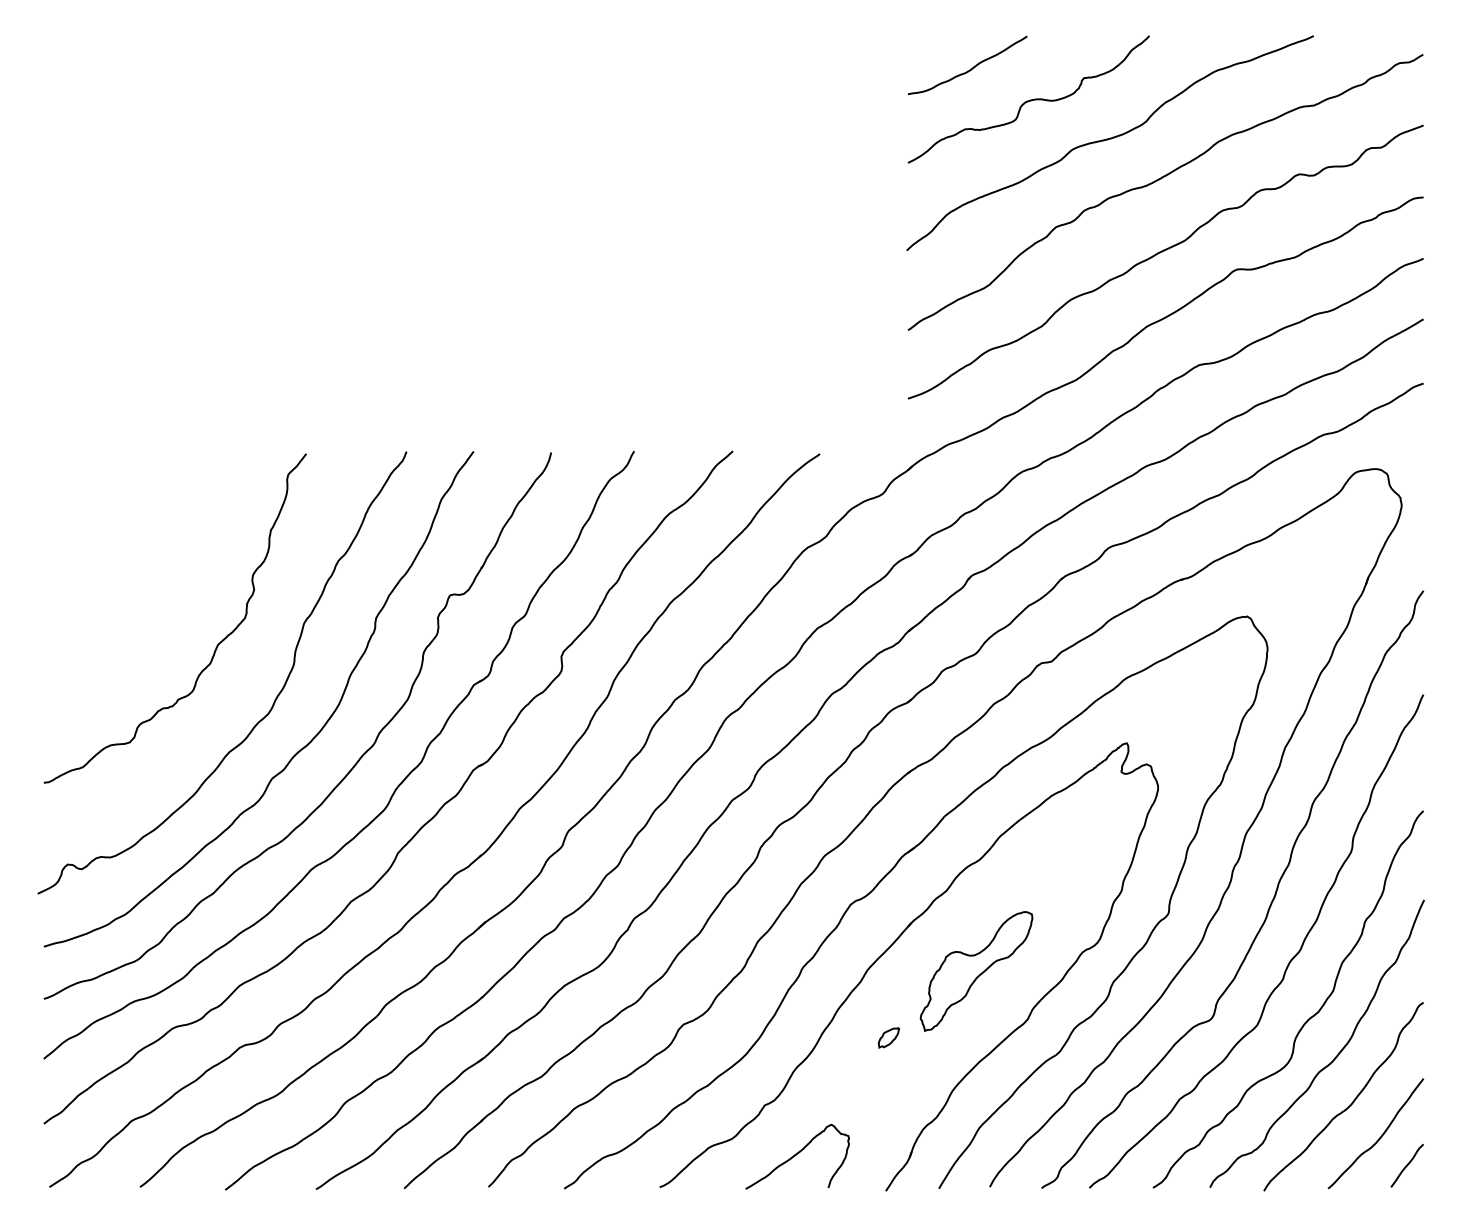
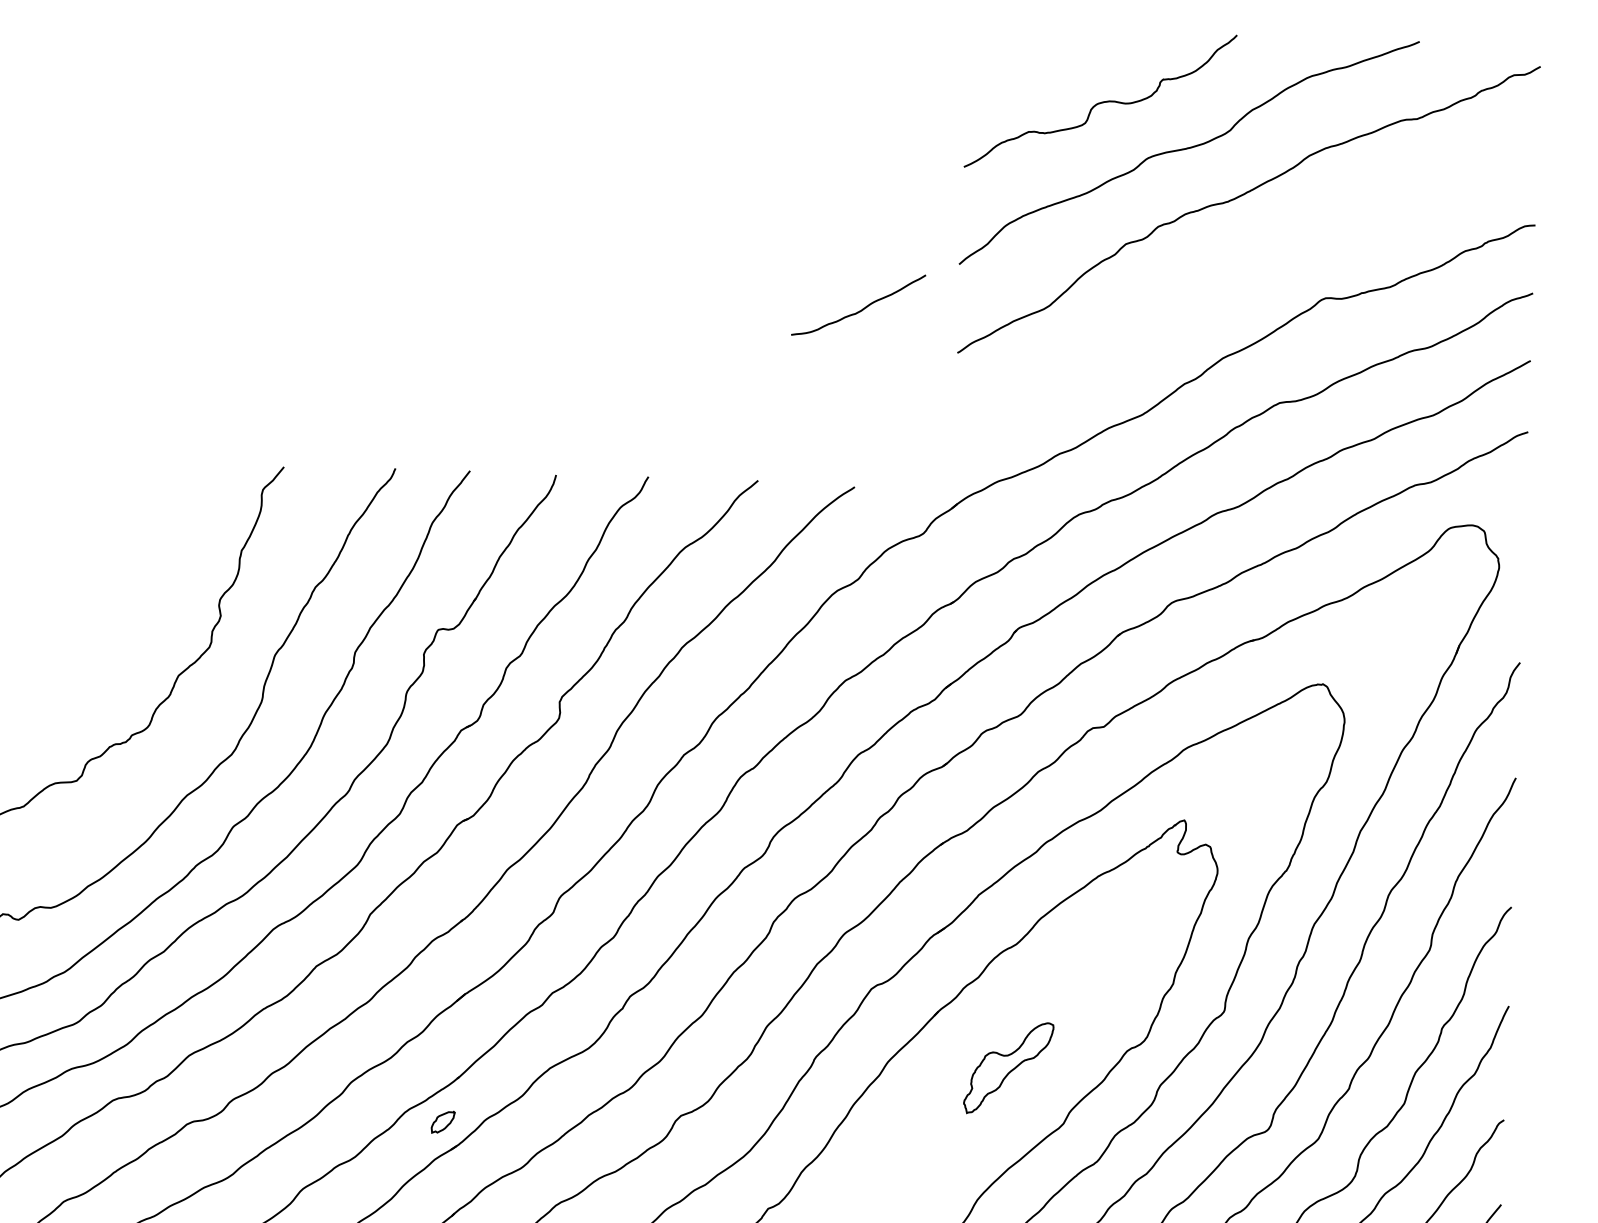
curve: (970, 68) -> (861, 308), moved
curve: (1160, 253) -> (1240, 277), removed
part: (976, 971) -> (1008, 1068), size x0.7
part: (888, 1037) -> (442, 1121), moved

